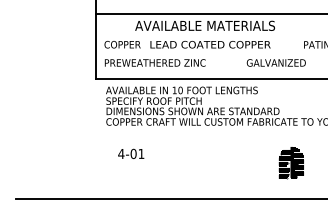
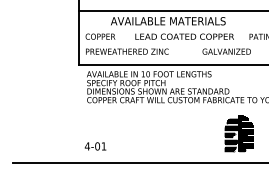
text: (210, 44) -> (184, 36), moved
text: (131, 154) -> (95, 146), moved
part: (290, 162) -> (238, 133), size x1.43

